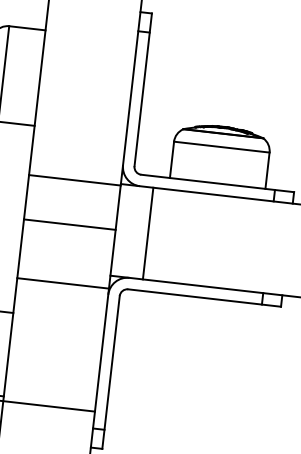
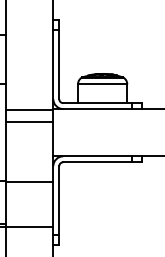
line: (69, 224) -> (29, 121), moved
line: (148, 233) -> (70, 132), removed
line: (62, 284) -> (29, 182), moved

